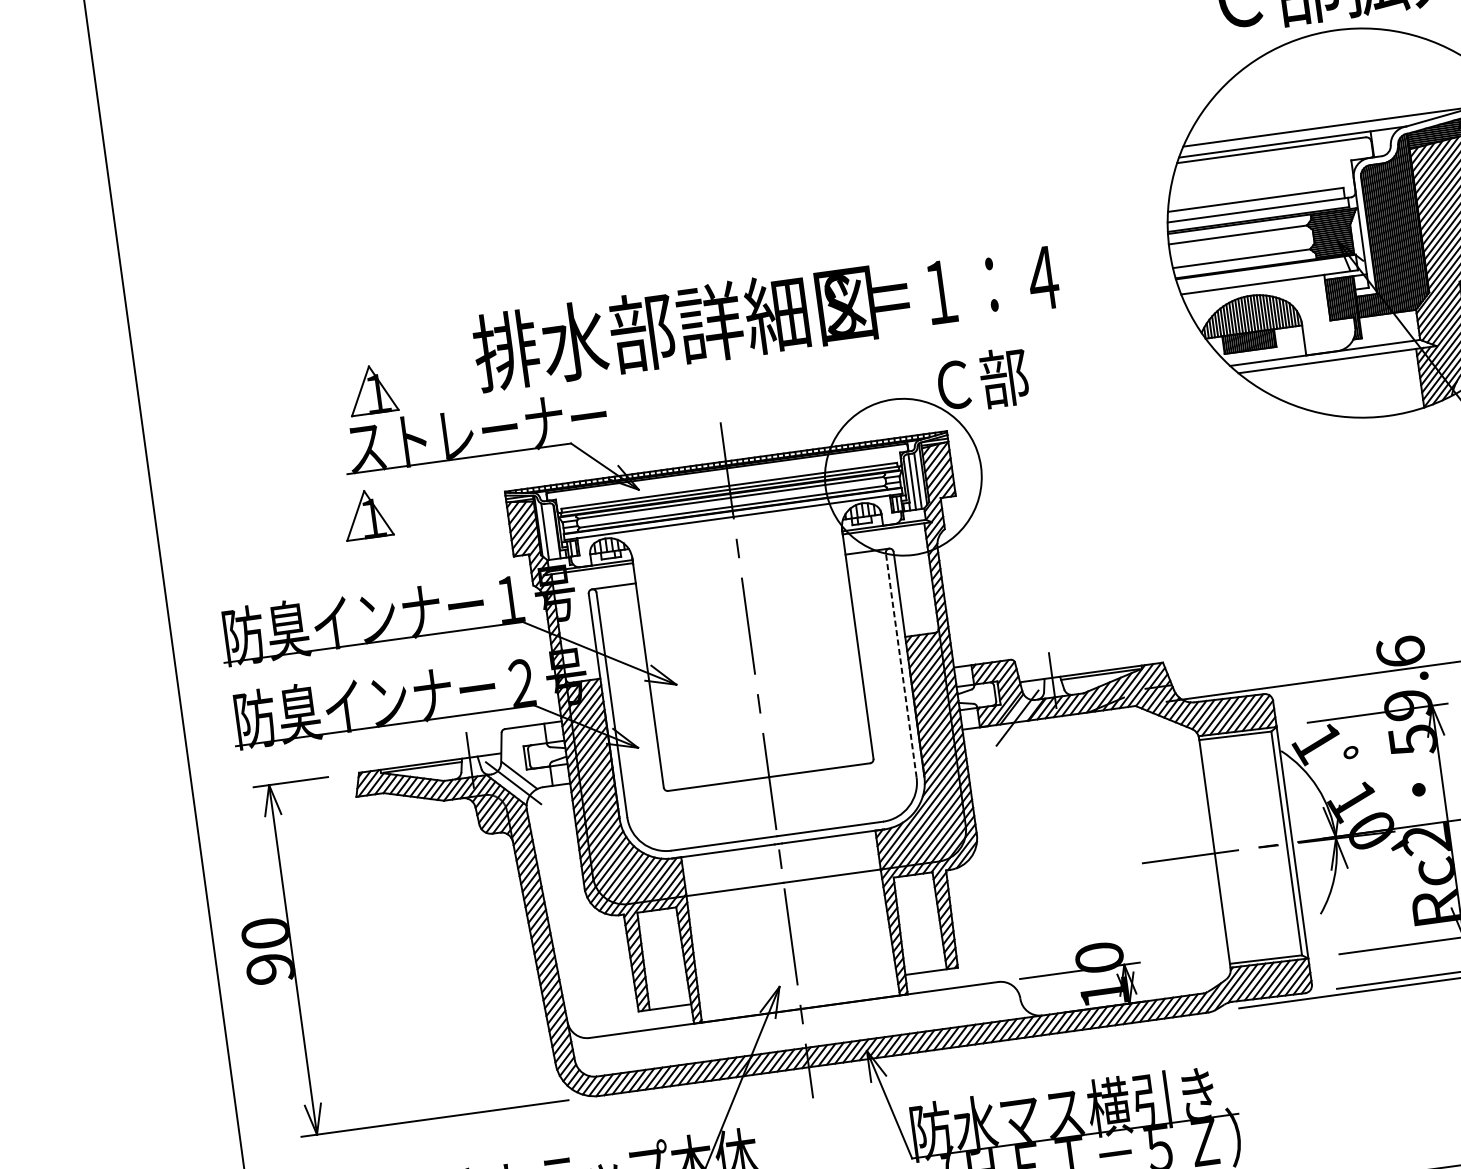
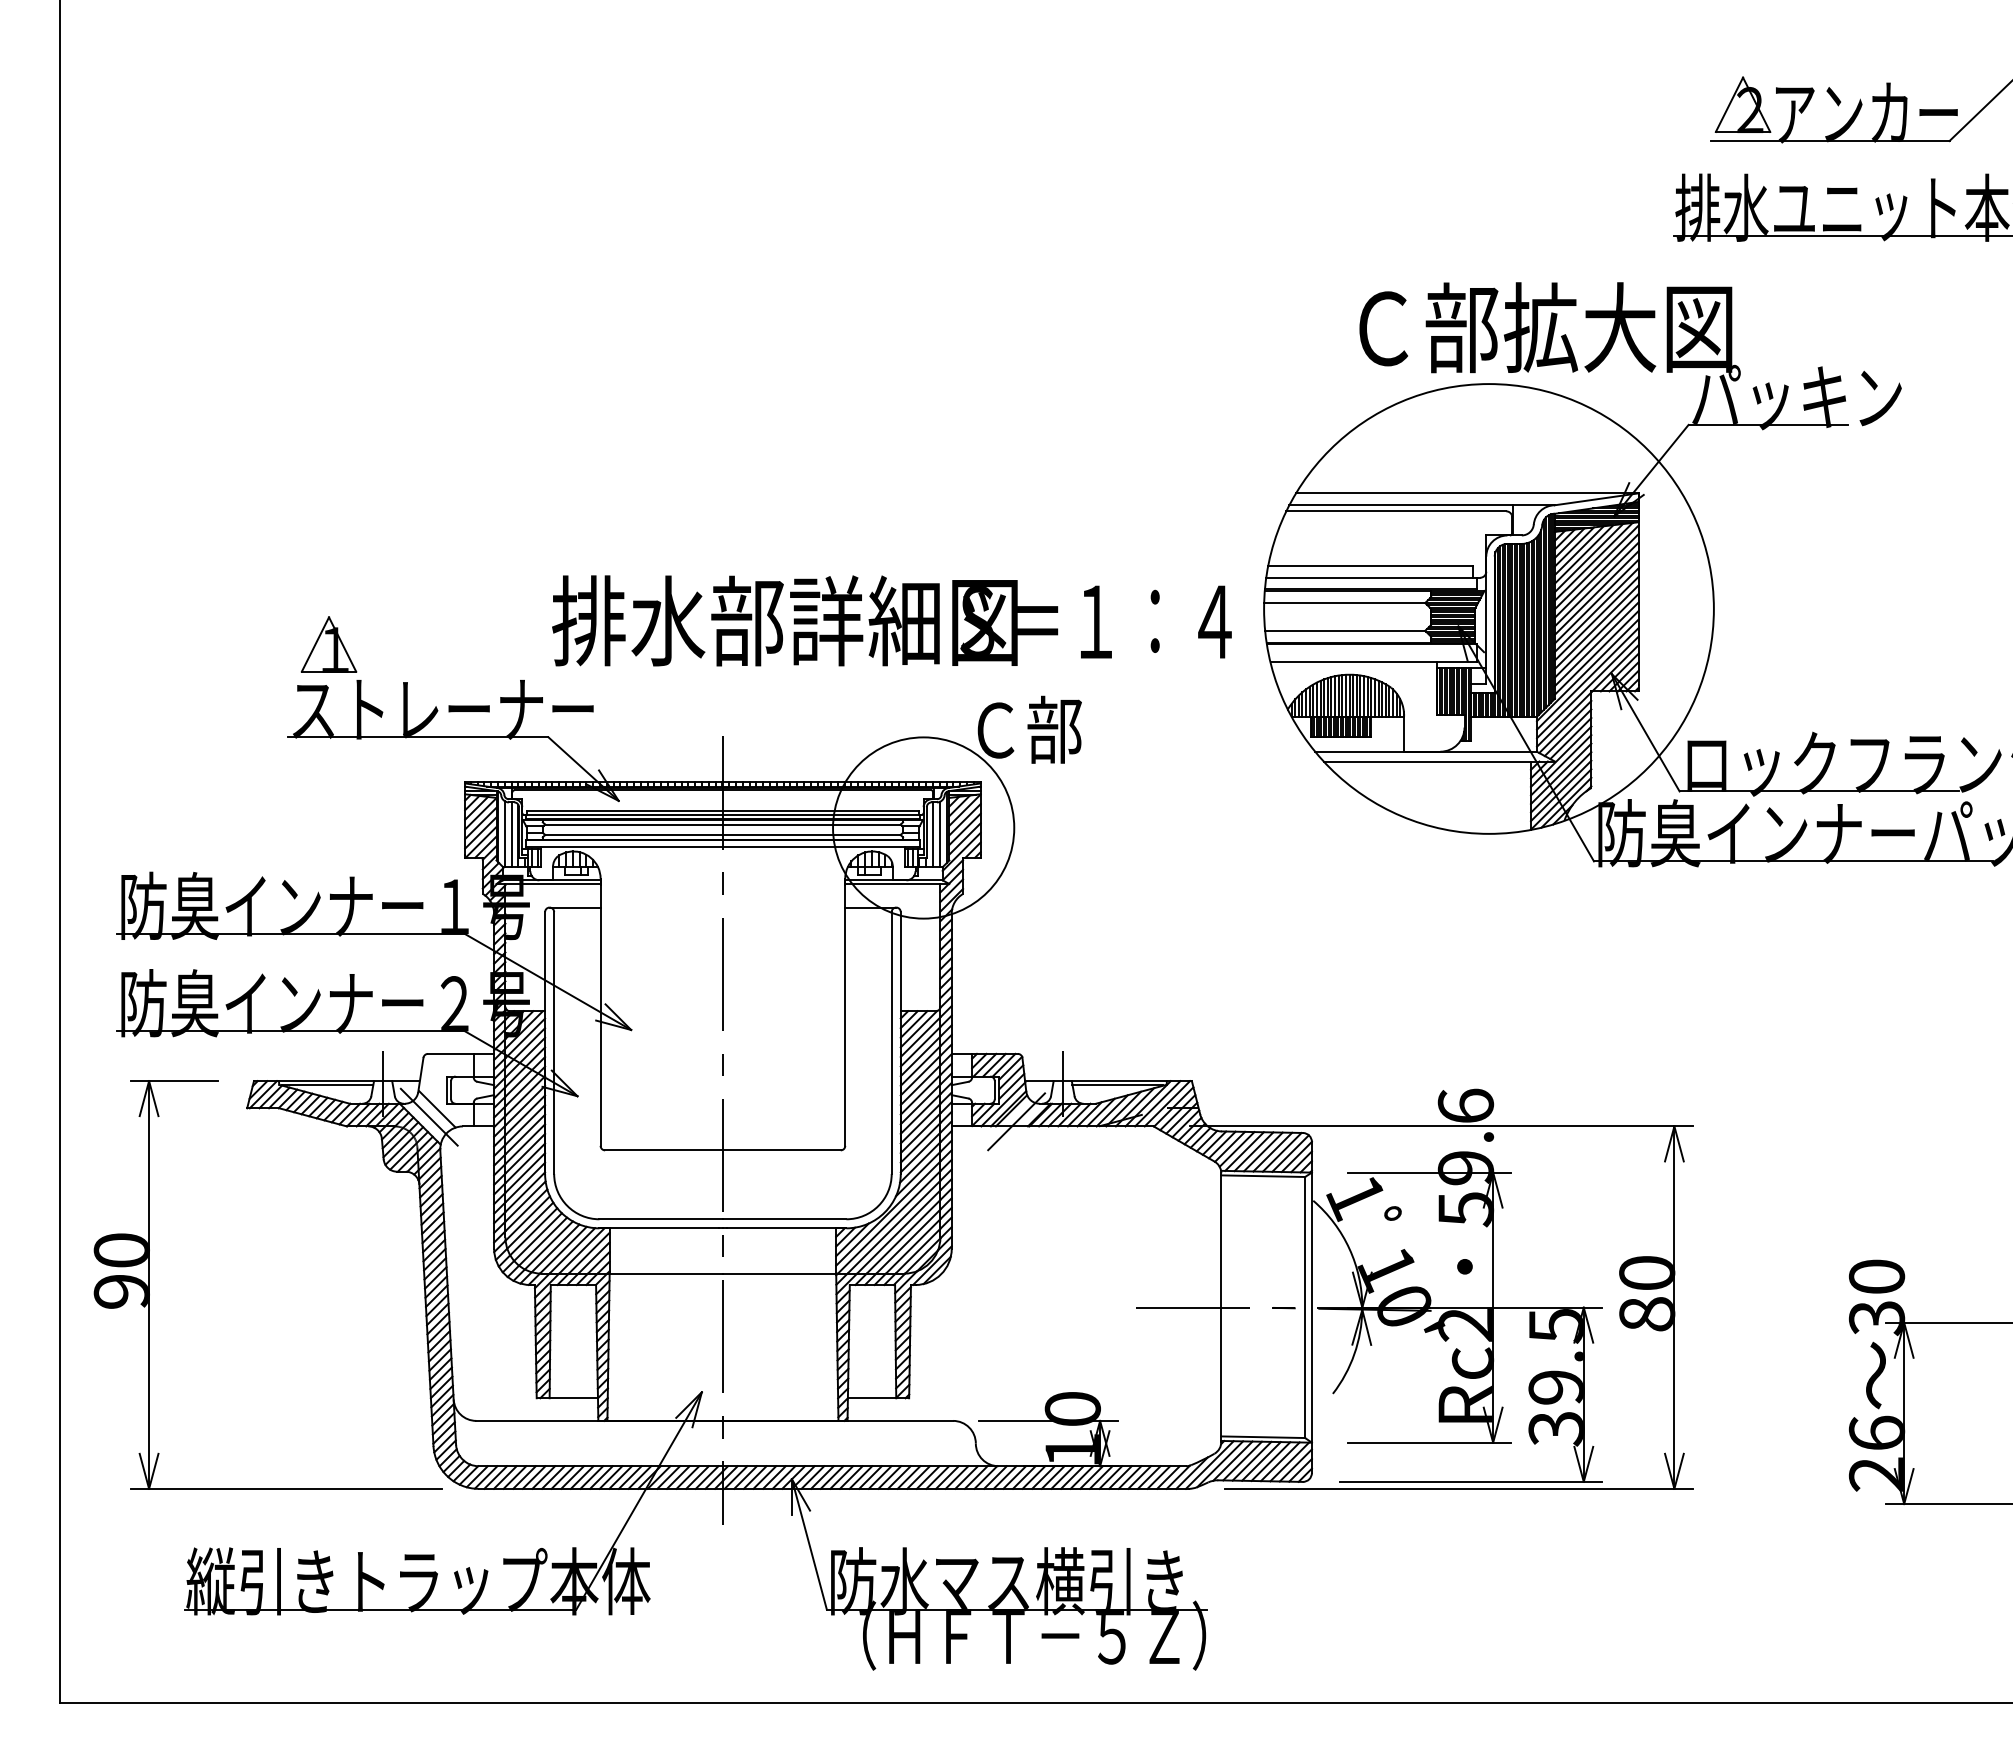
text: (765, 314) -> (891, 620), moved
part: (366, 514) -> (303, 786), removed
line: (550, 531) -> (511, 834), added
line: (901, 665) -> (891, 1043), dashed -> solid

